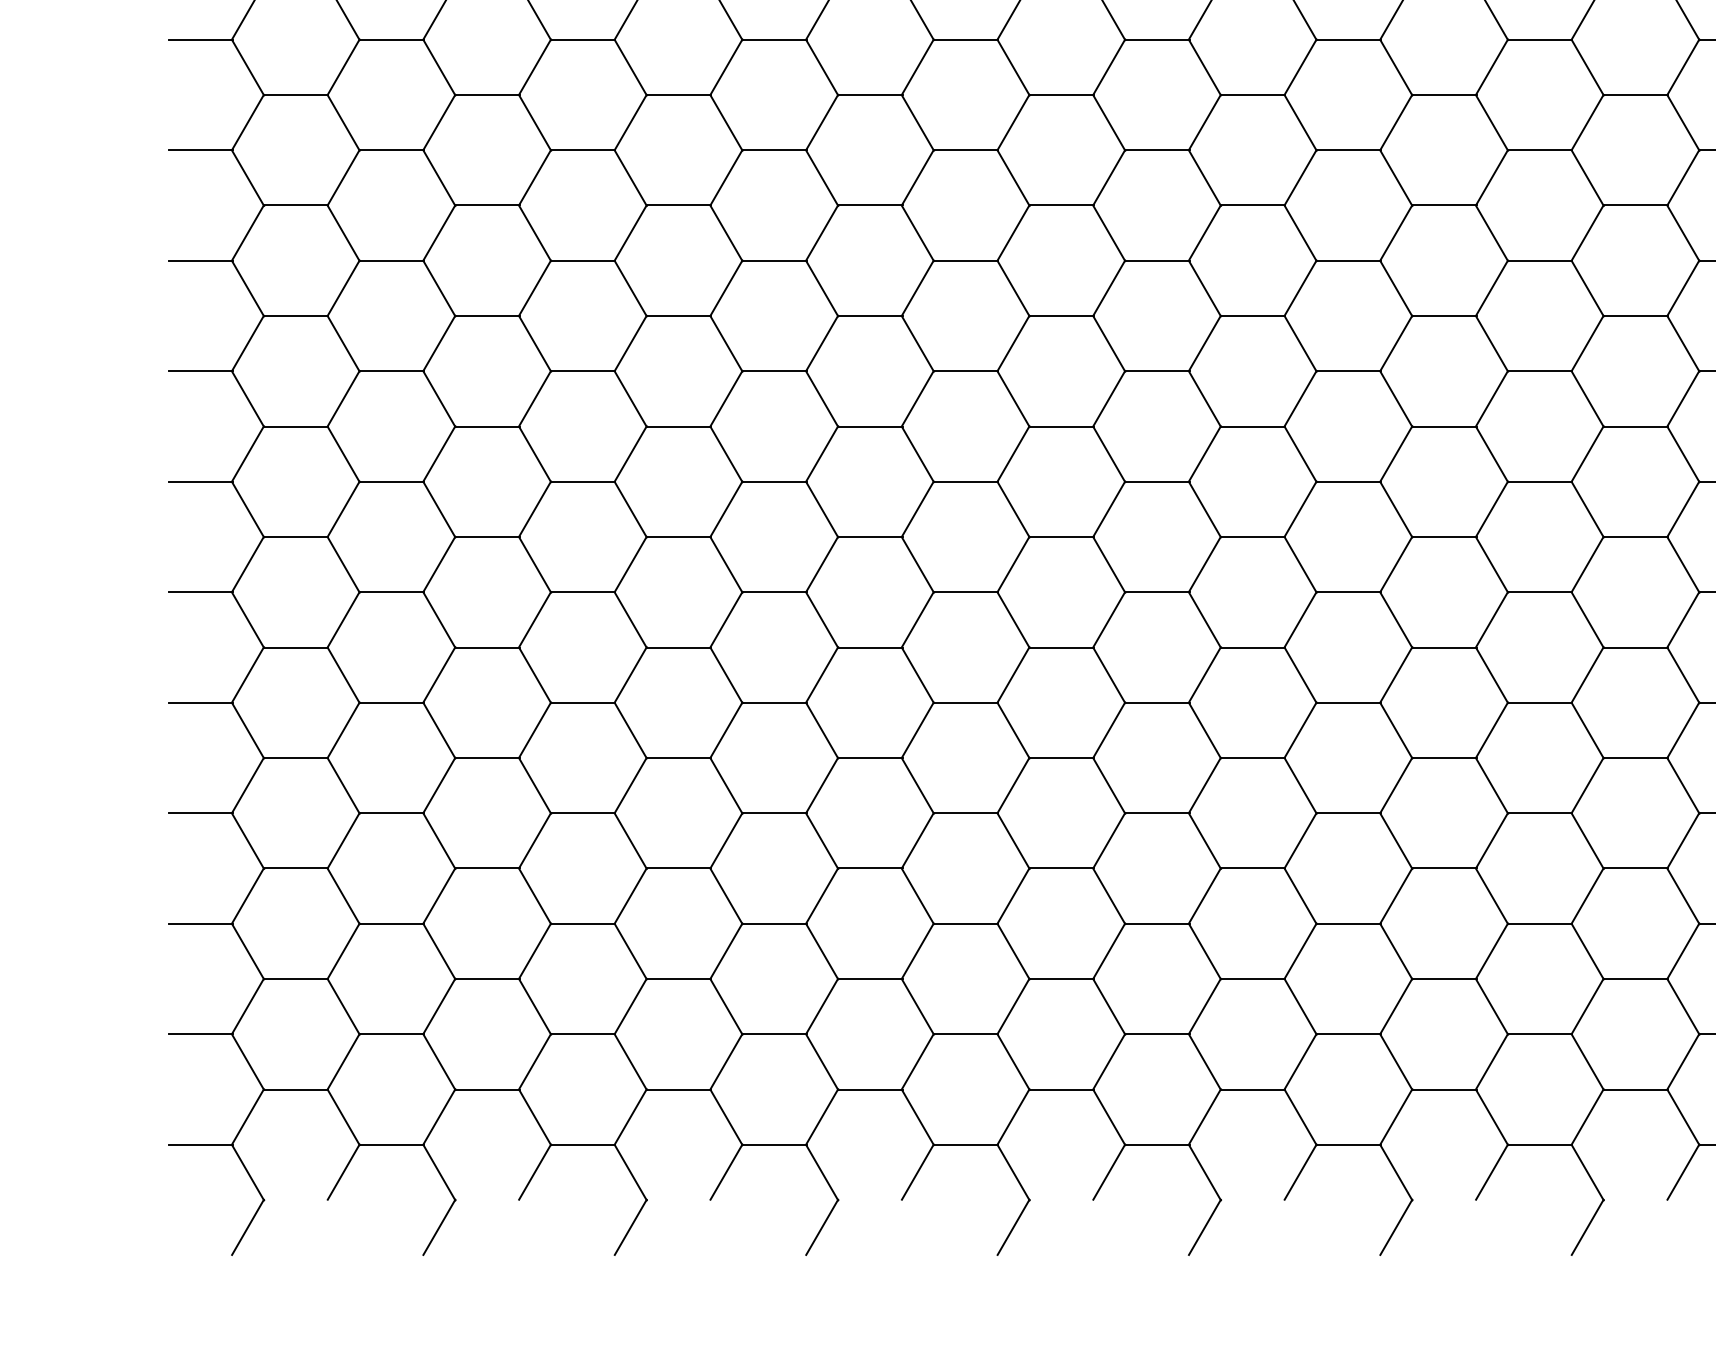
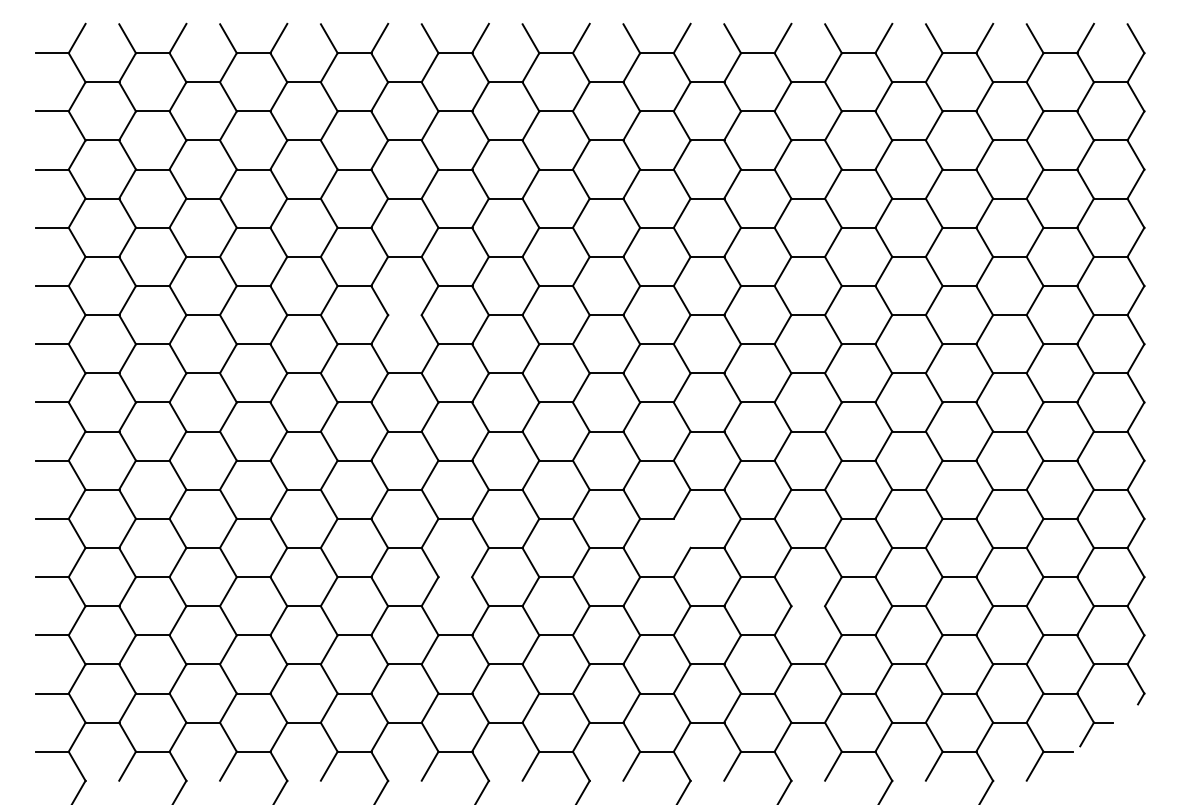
line: (871, 316) -> (405, 315), removed
line: (1394, 730) -> (681, 533), removed
line: (965, 814) -> (455, 577), removed
line: (1635, 869) -> (808, 606), removed

